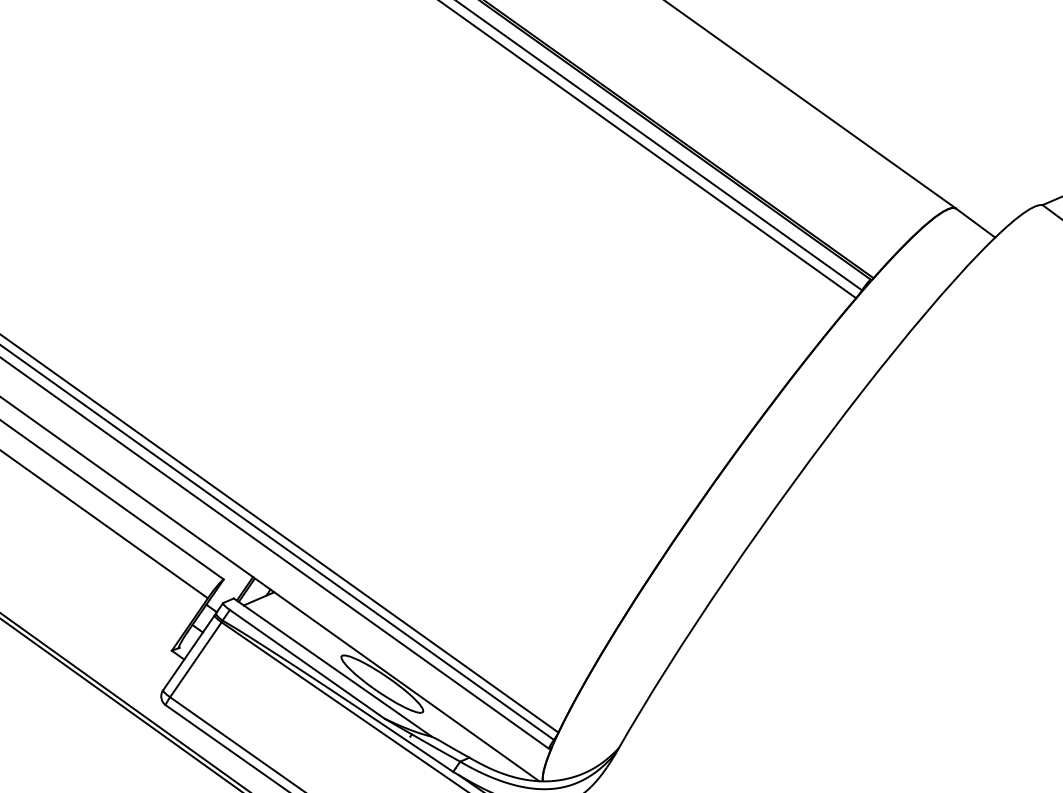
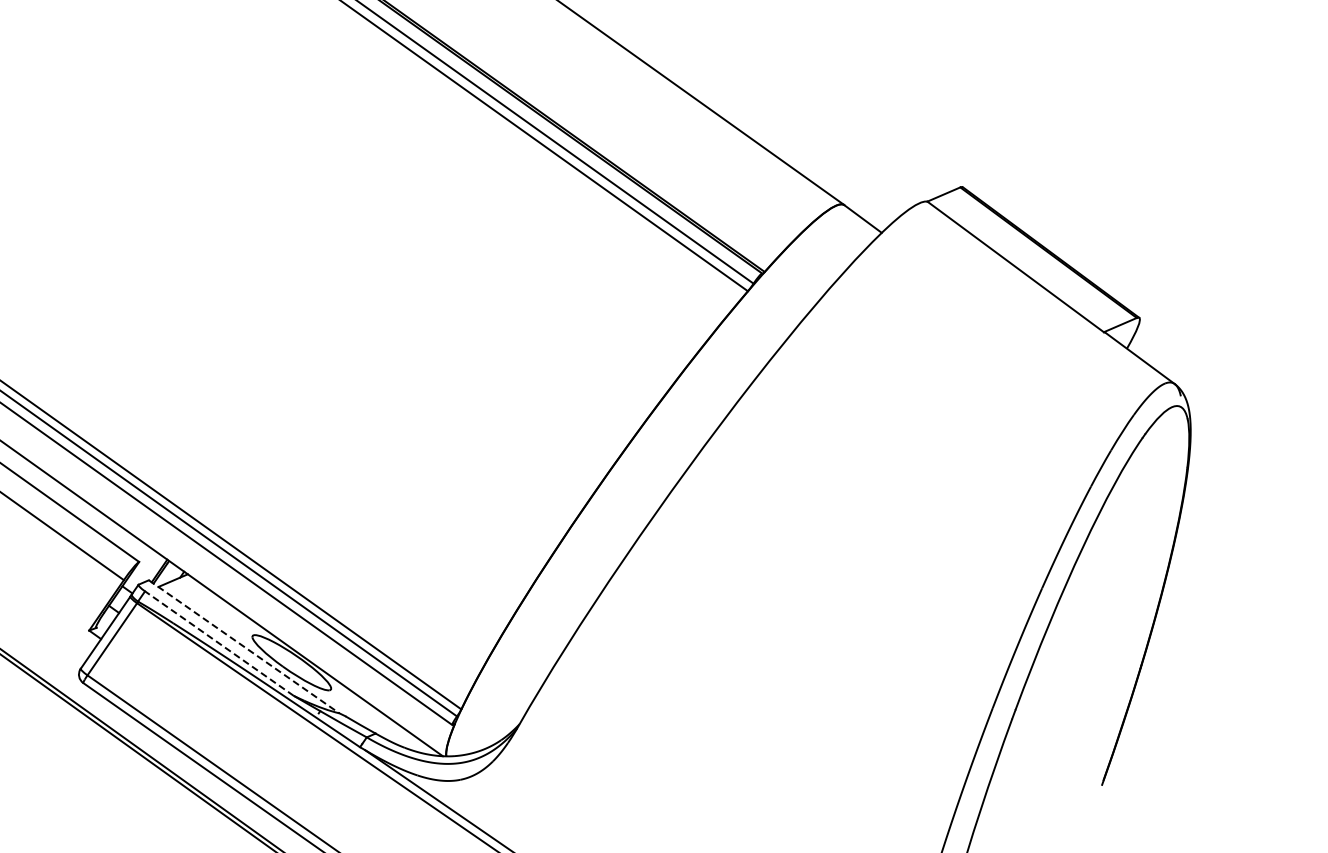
line: (307, 664) -> (219, 643), solid -> dashed
line: (333, 668) -> (244, 647), solid -> dashed

